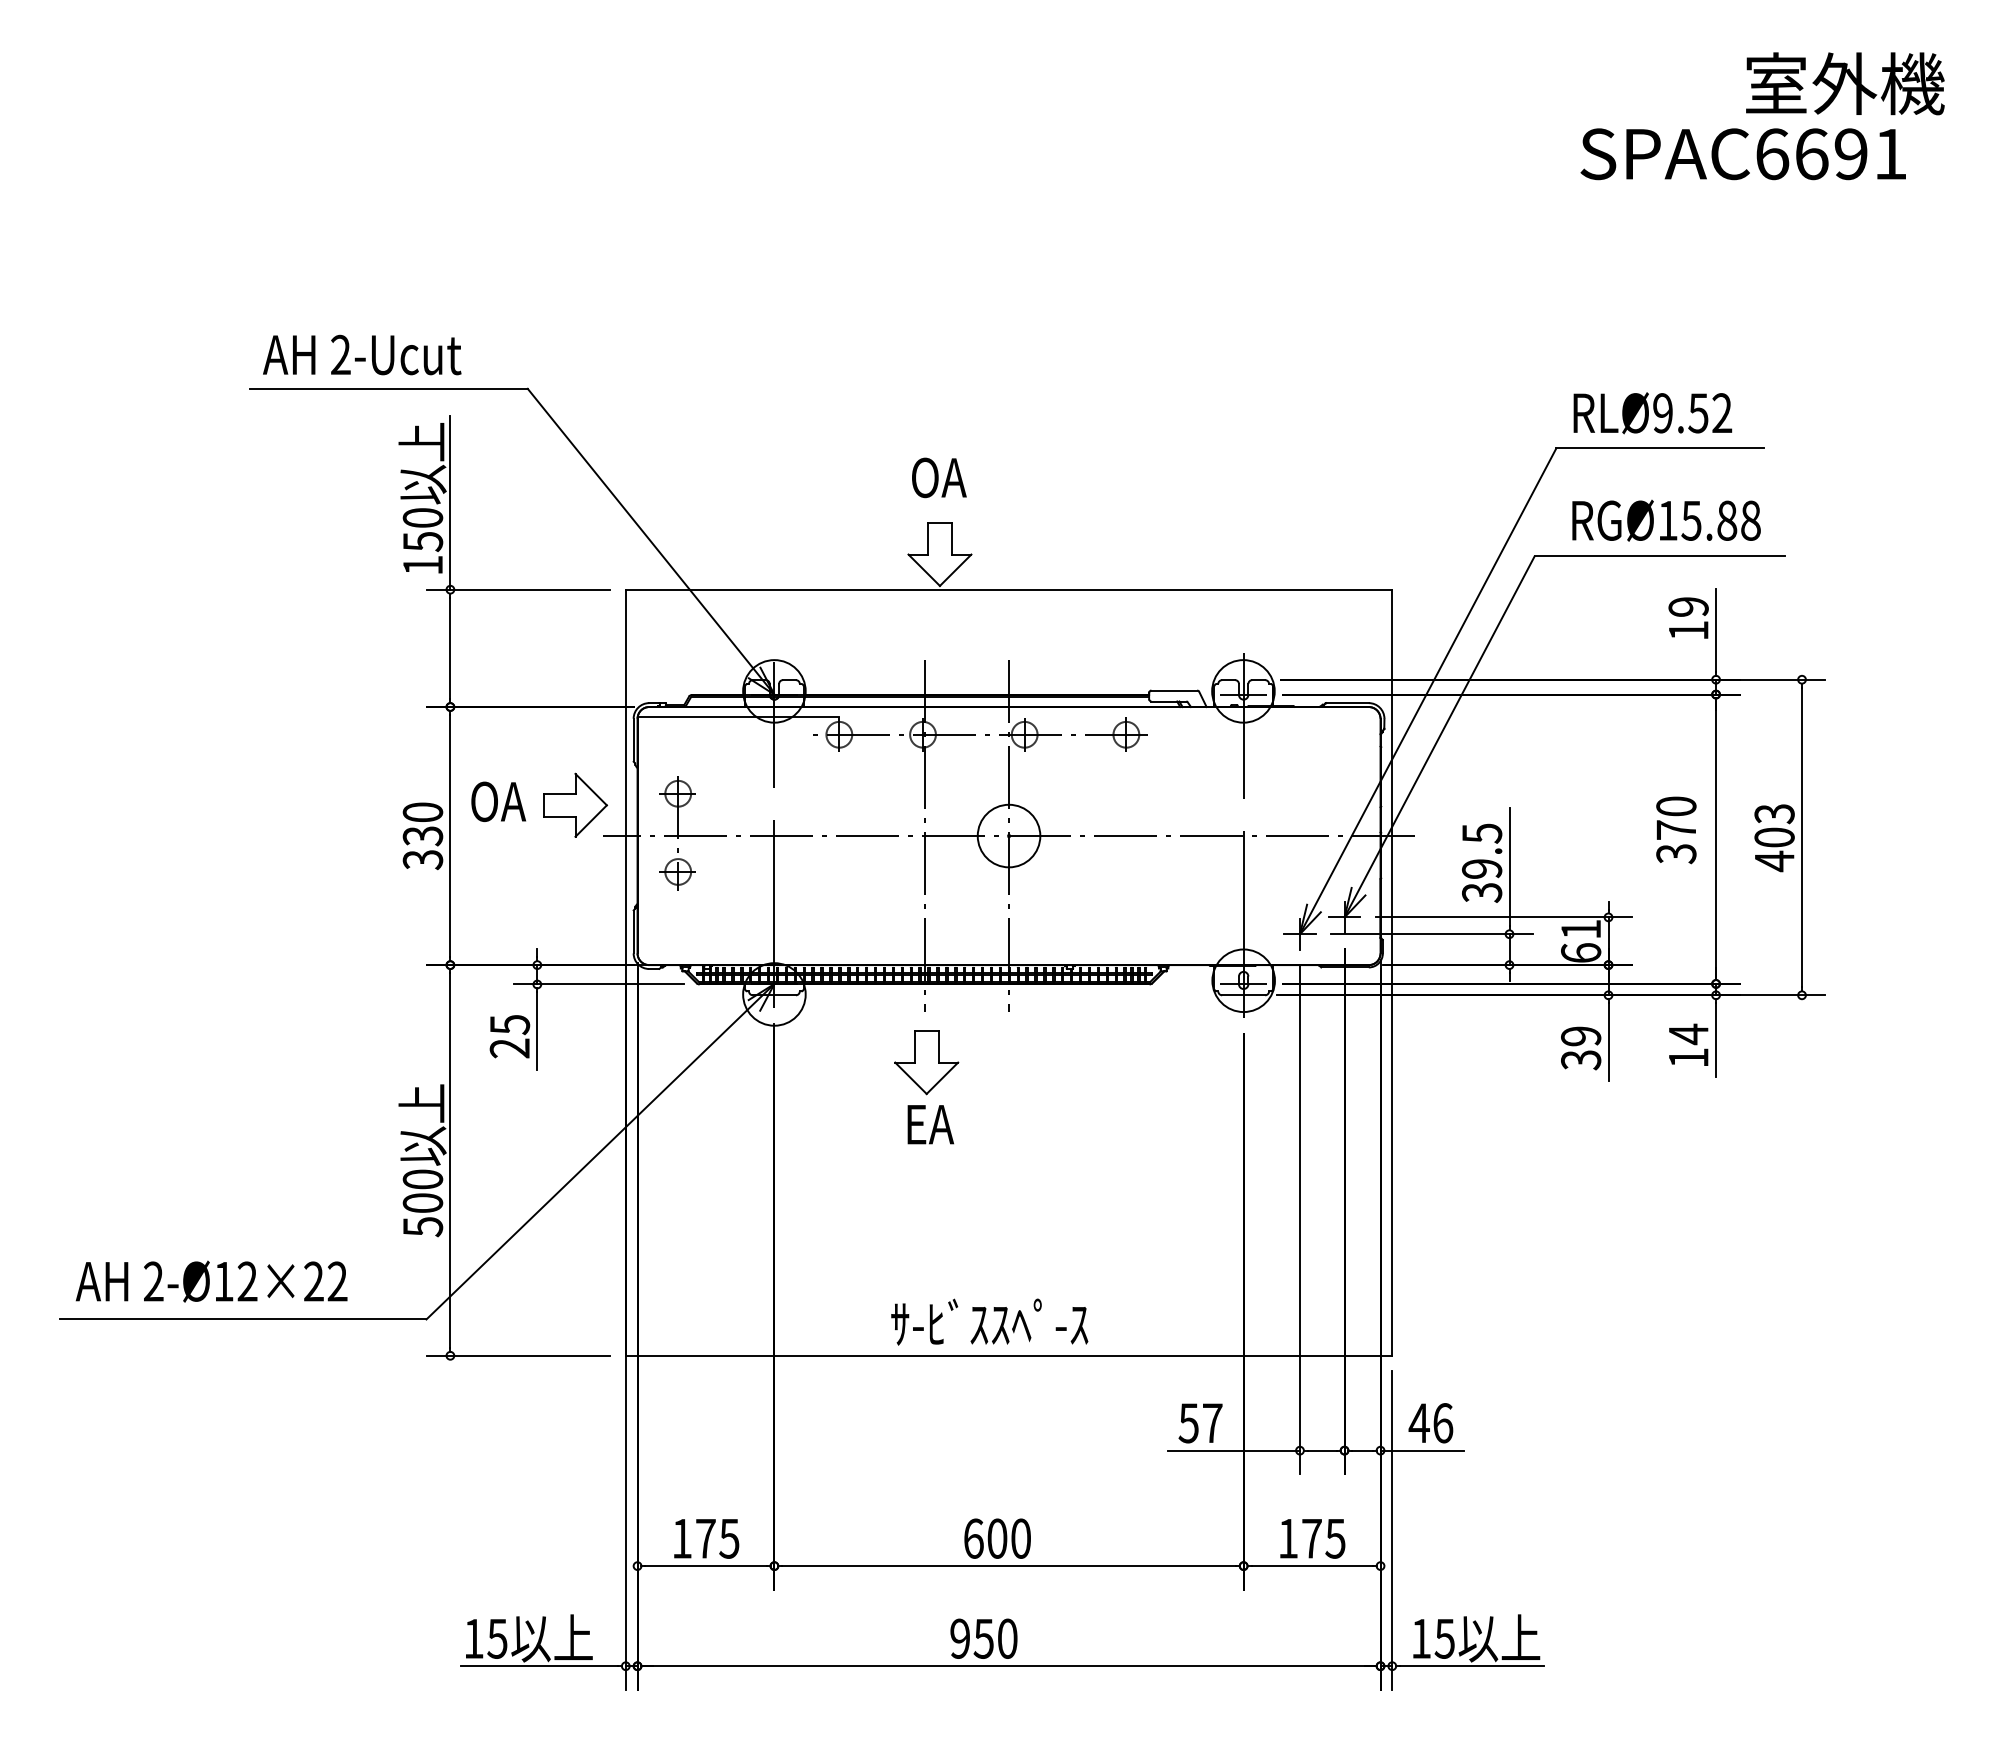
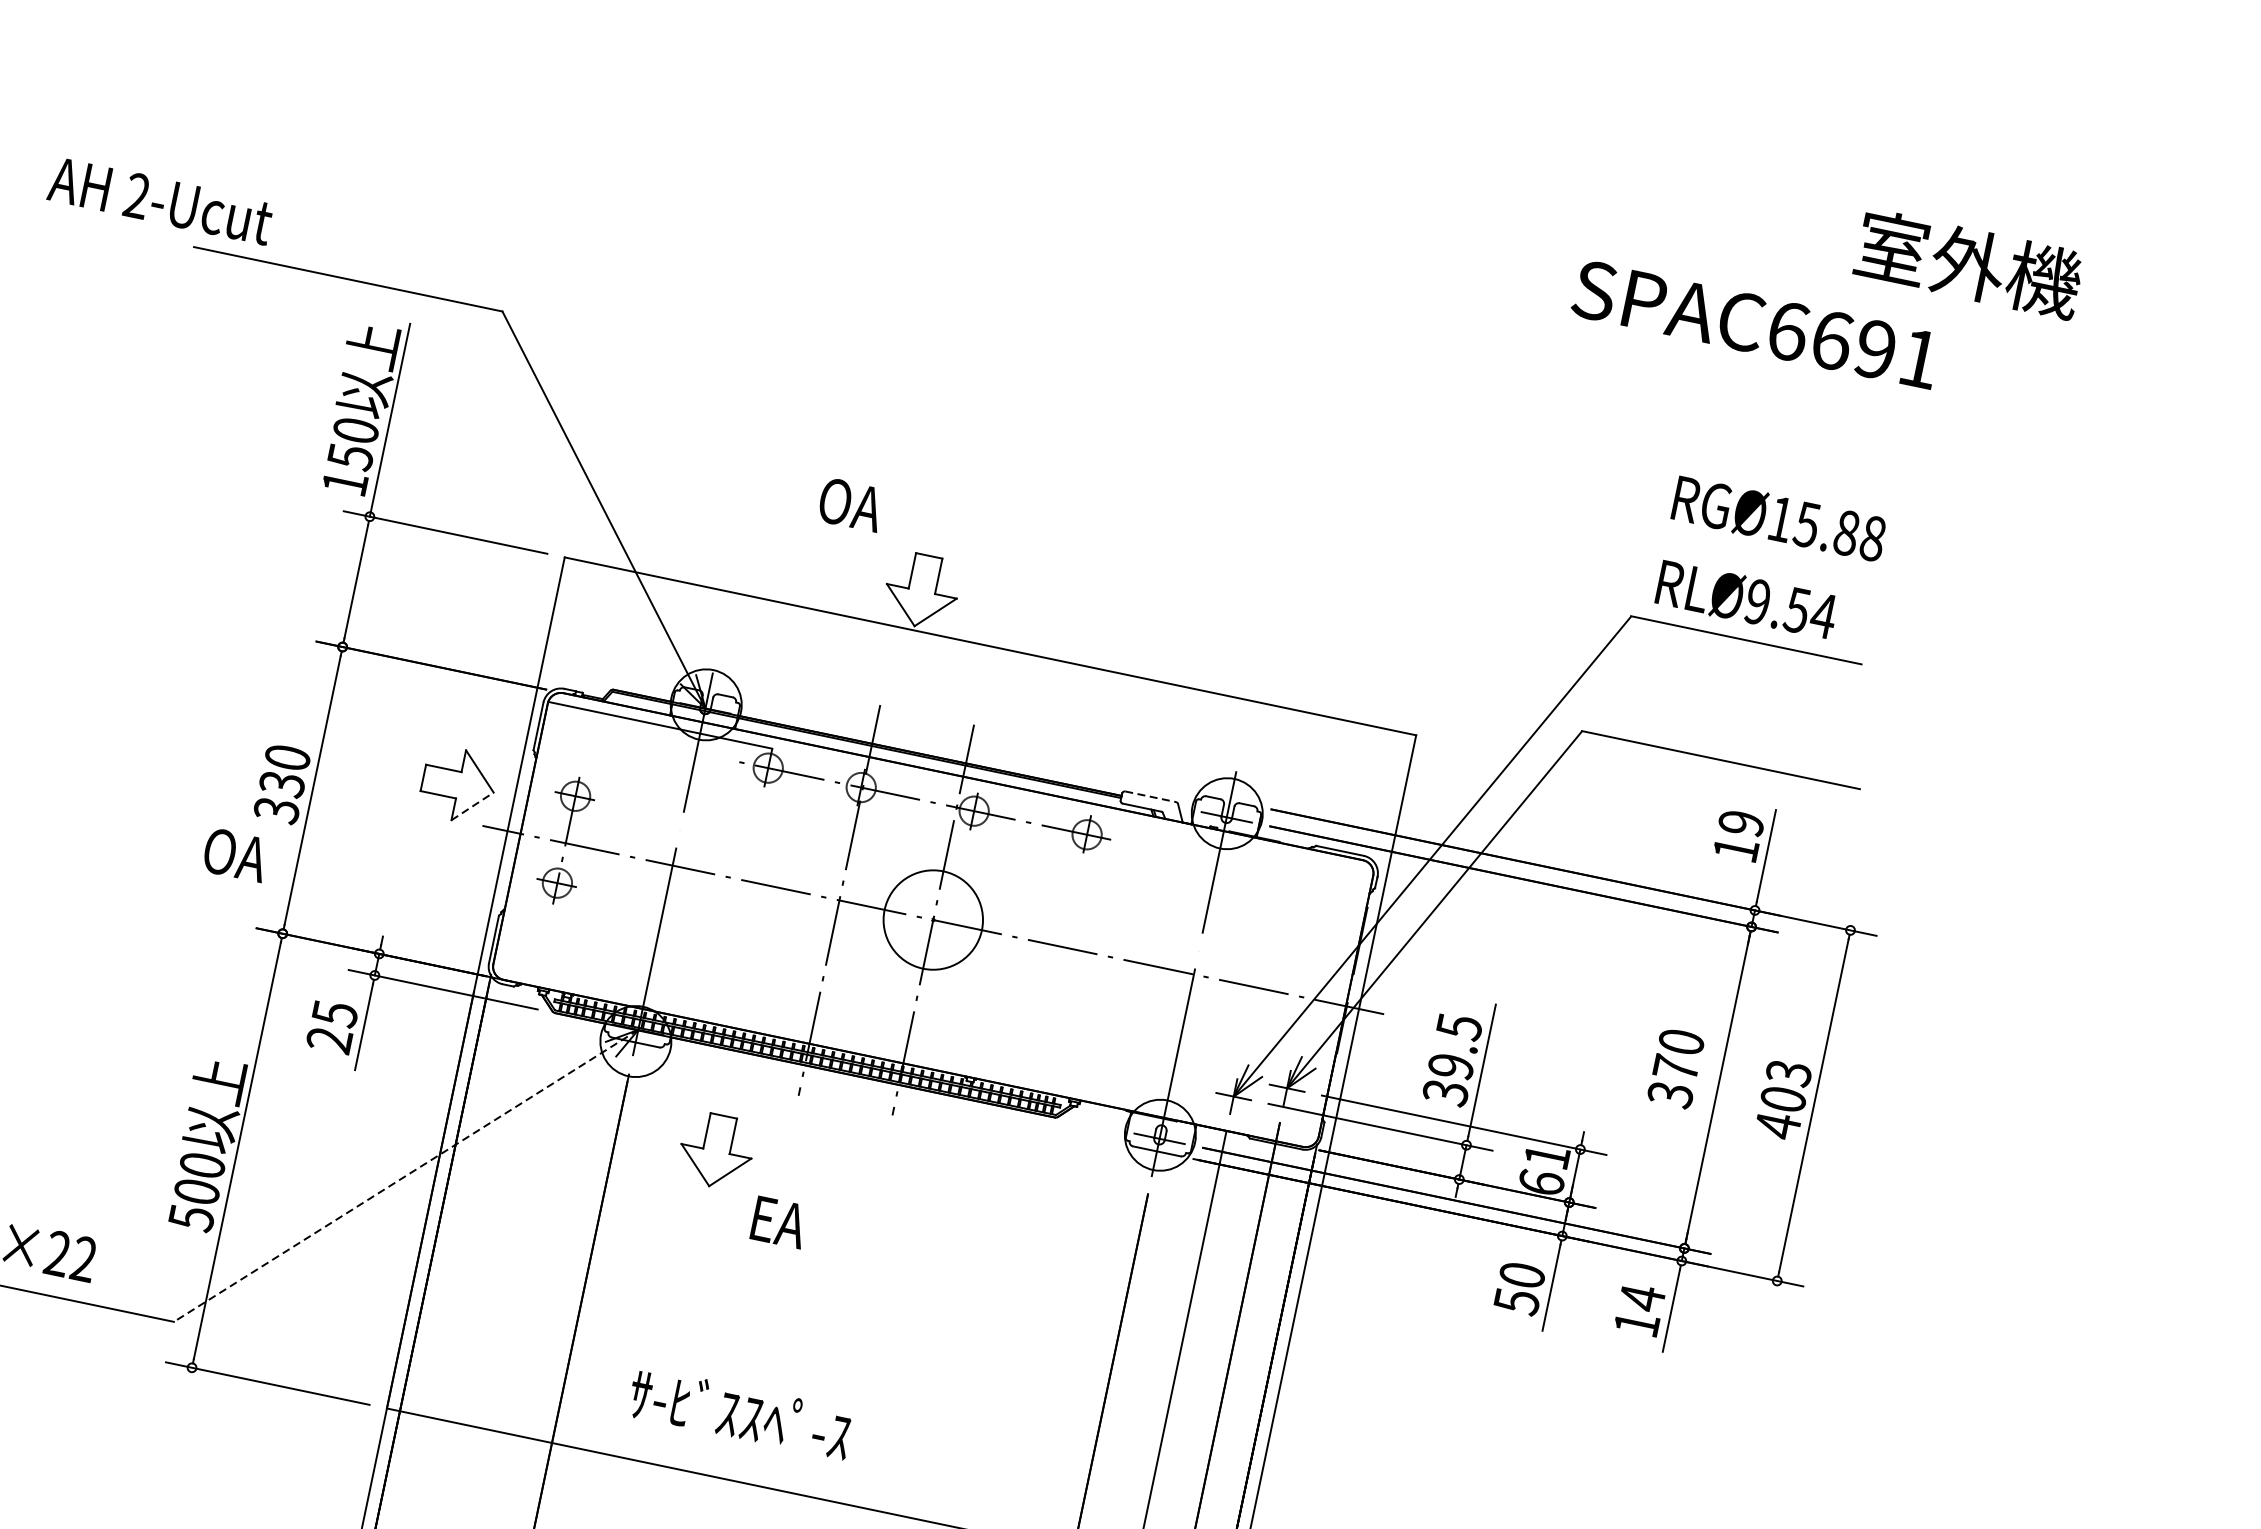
text: (1845, 83) -> (1969, 263), moved
text: (1742, 154) -> (1754, 324), moved
text: (362, 354) -> (161, 200), moved
text: (1721, 412) -> (1823, 614), RLØ9.52 -> RLØ9.54
text: (939, 477) -> (851, 504), moved
text: (1666, 520) -> (1779, 518), moved
line: (1174, 690) -> (1150, 796), solid -> dashed
text: (498, 801) -> (235, 854), moved
line: (591, 820) -> (473, 805), solid -> dashed
circle: (1008, 835) -> (932, 919), size x1.4
text: (1581, 1048) -> (1519, 1288), 39 -> 50
part: (926, 1062) -> (716, 1151), moved
line: (600, 1151) -> (406, 1175), solid -> dashed
text: (989, 1321) -> (740, 1412), moved

